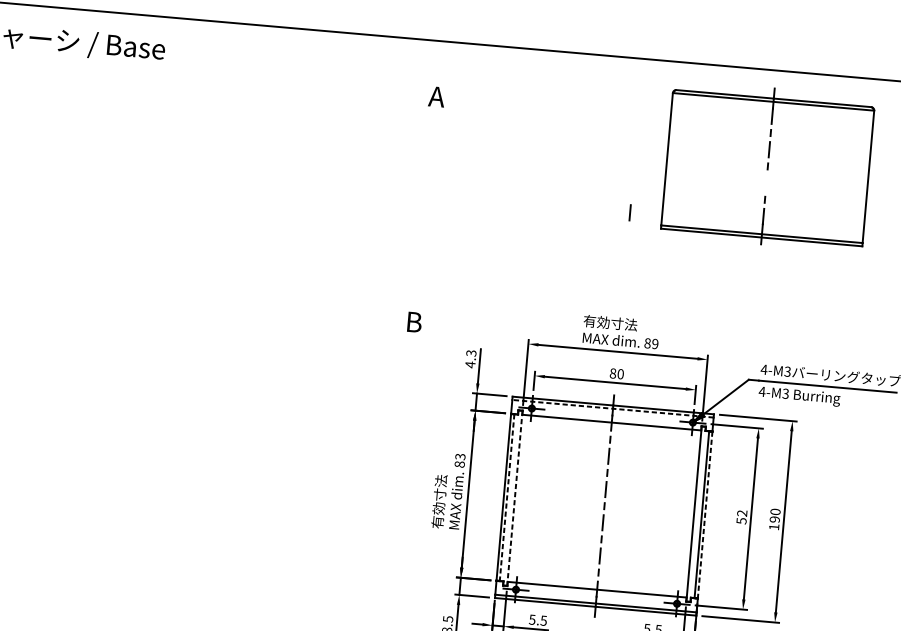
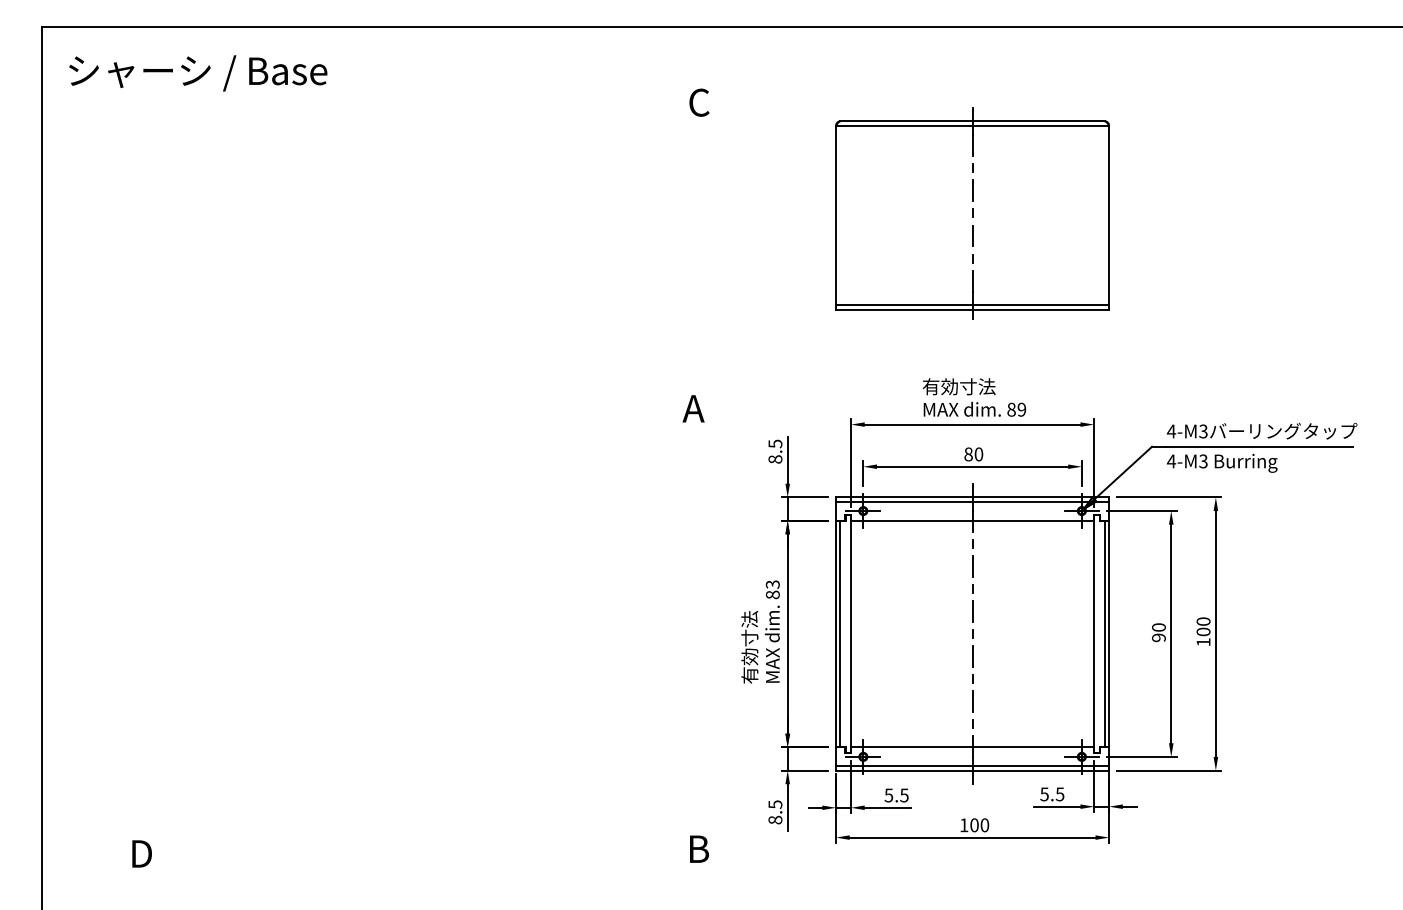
text: (436, 96) -> (698, 102), A -> C
part: (767, 166) -> (972, 213), moved
text: (413, 321) -> (693, 408), B -> A
text: (470, 358) -> (775, 451), 4.3 -> 8.5
line: (612, 408) -> (972, 501), dashed -> solid
line: (515, 497) -> (851, 633), dashed -> solid
line: (507, 498) -> (840, 634), dashed -> solid
line: (705, 515) -> (1109, 634), dashed -> solid
text: (741, 517) -> (1158, 632), 52 -> 90
text: (774, 519) -> (1203, 631), 190 -> 100

